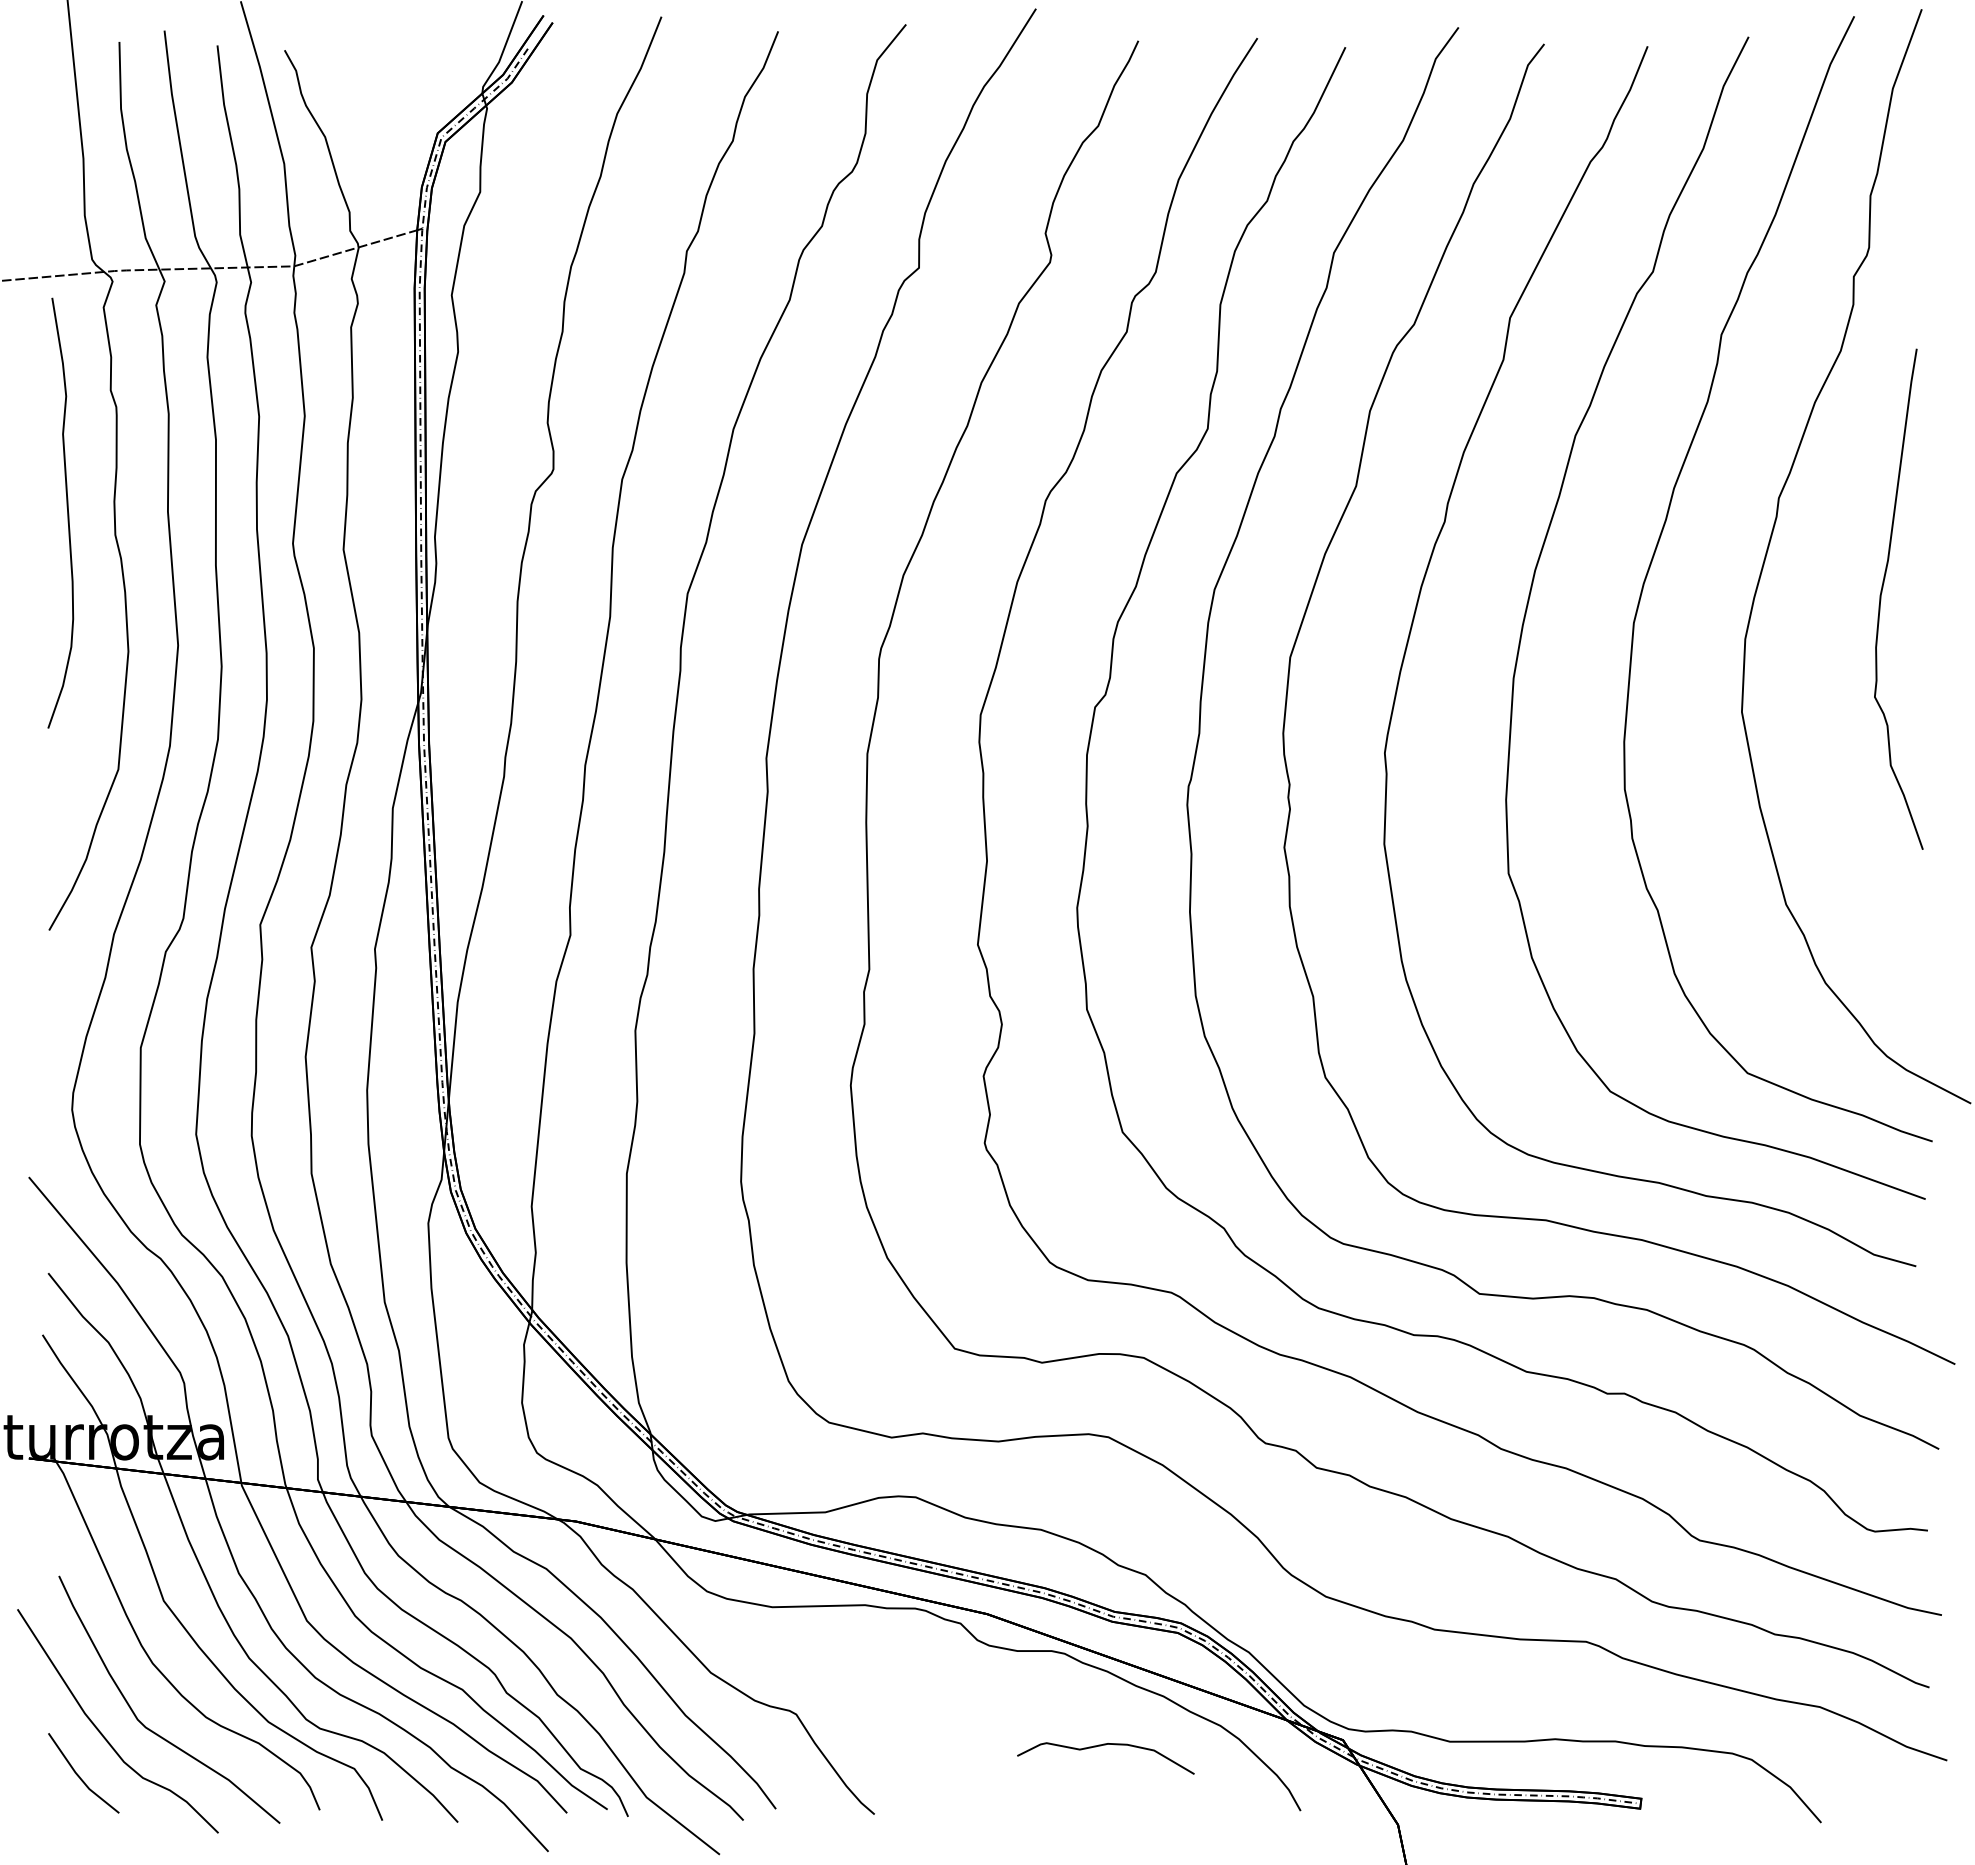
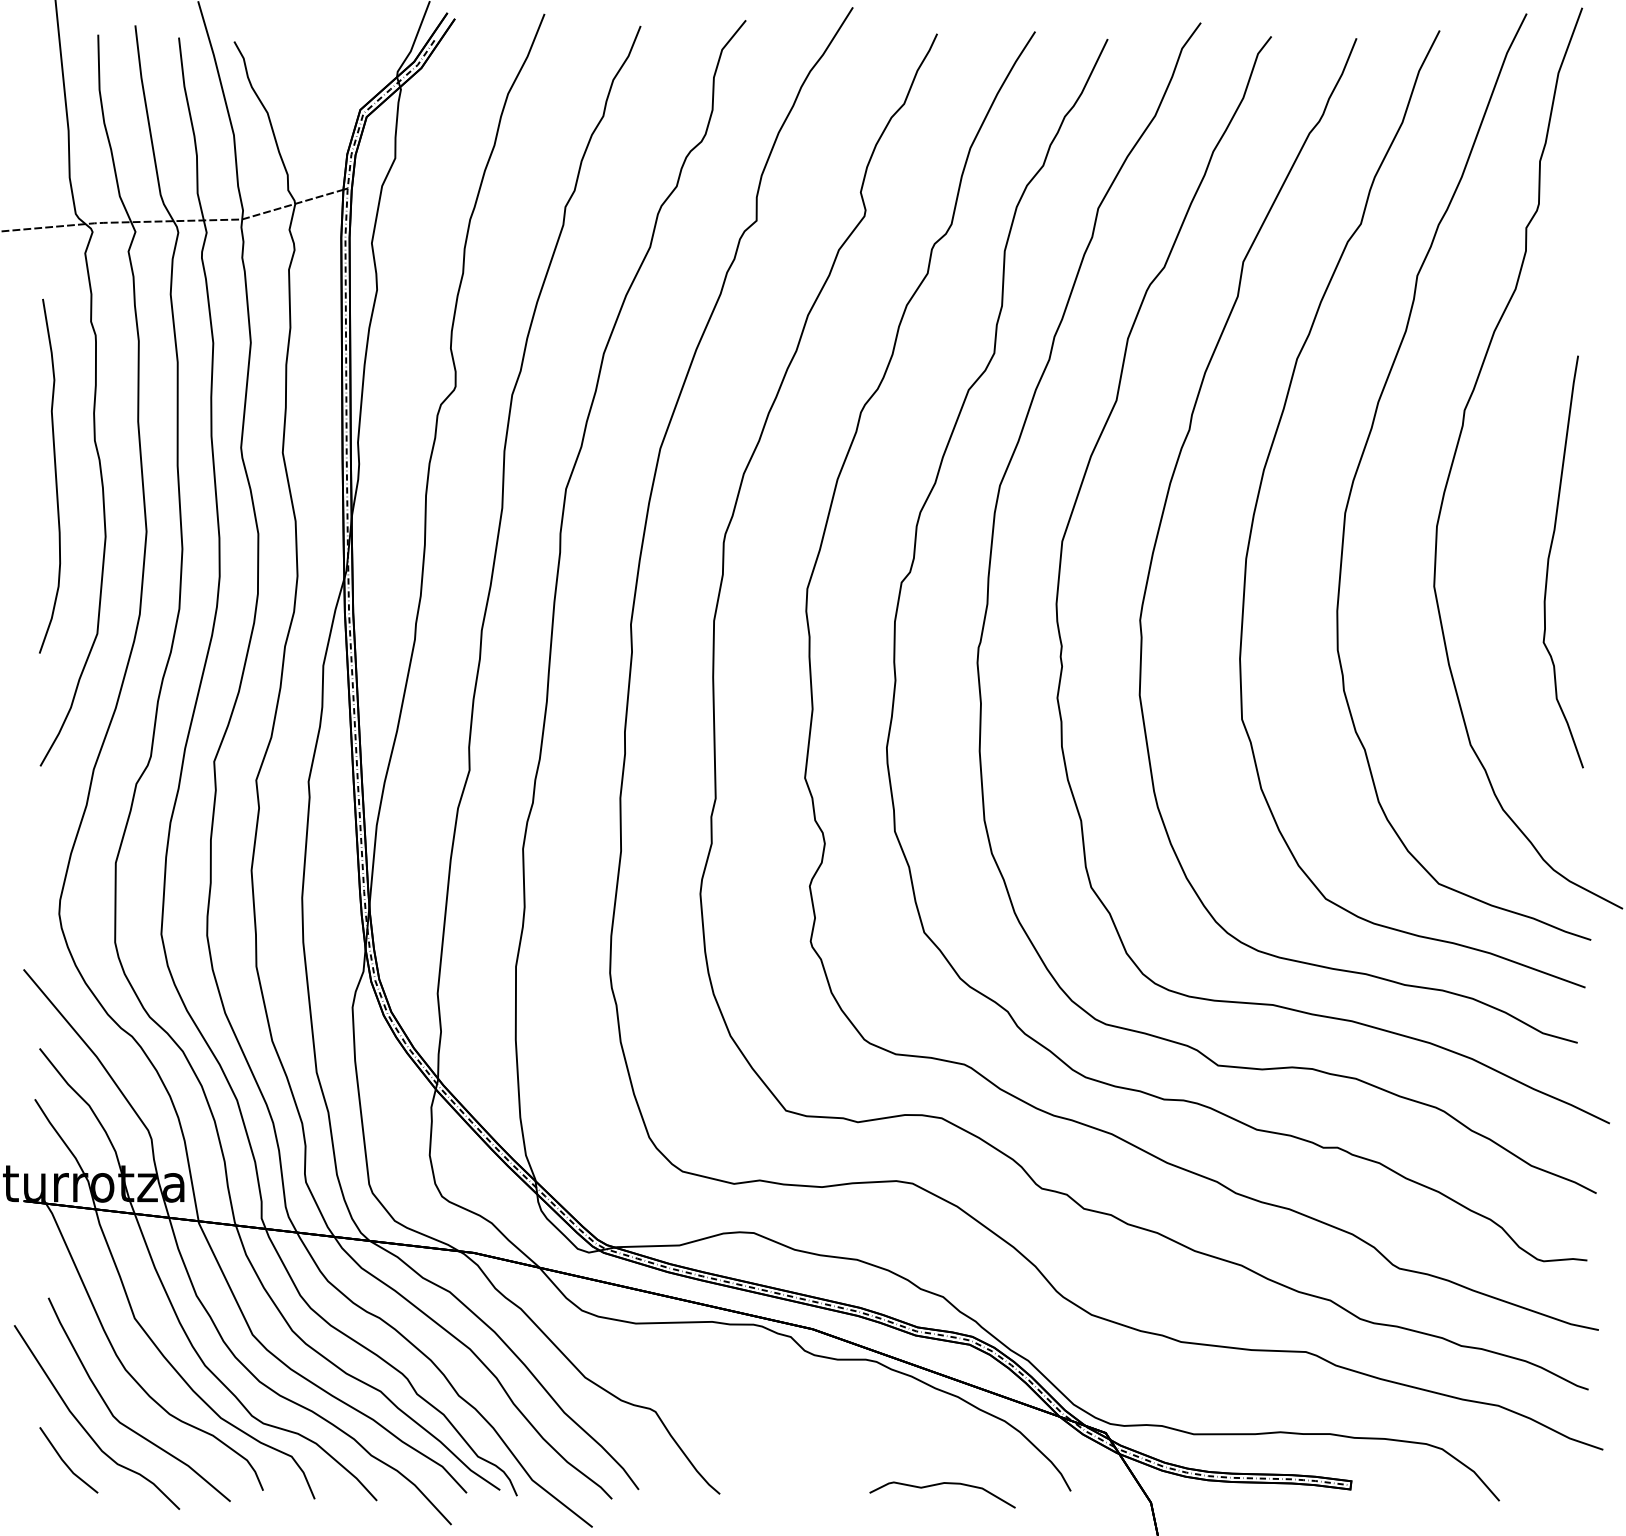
curve: (67, 512) -> (55, 475), moved
curve: (1881, 598) -> (1549, 561), moved
curve: (1101, 1746) -> (938, 1485), moved

